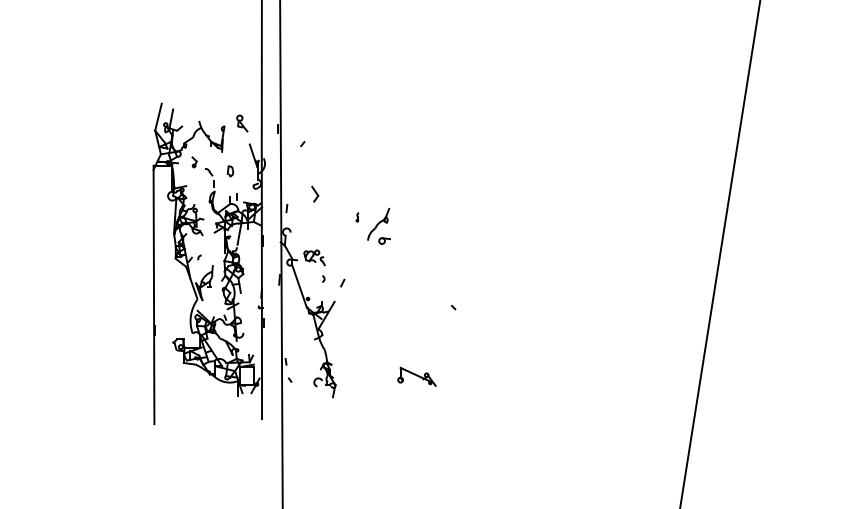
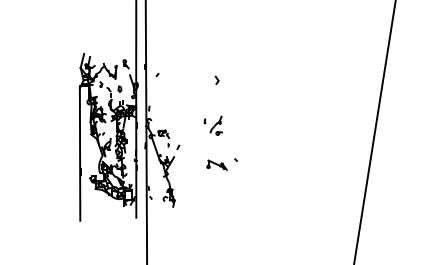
part: (314, 193) -> (216, 79), moved
part: (371, 225) -> (212, 125), moved
part: (415, 375) -> (216, 164), moved

